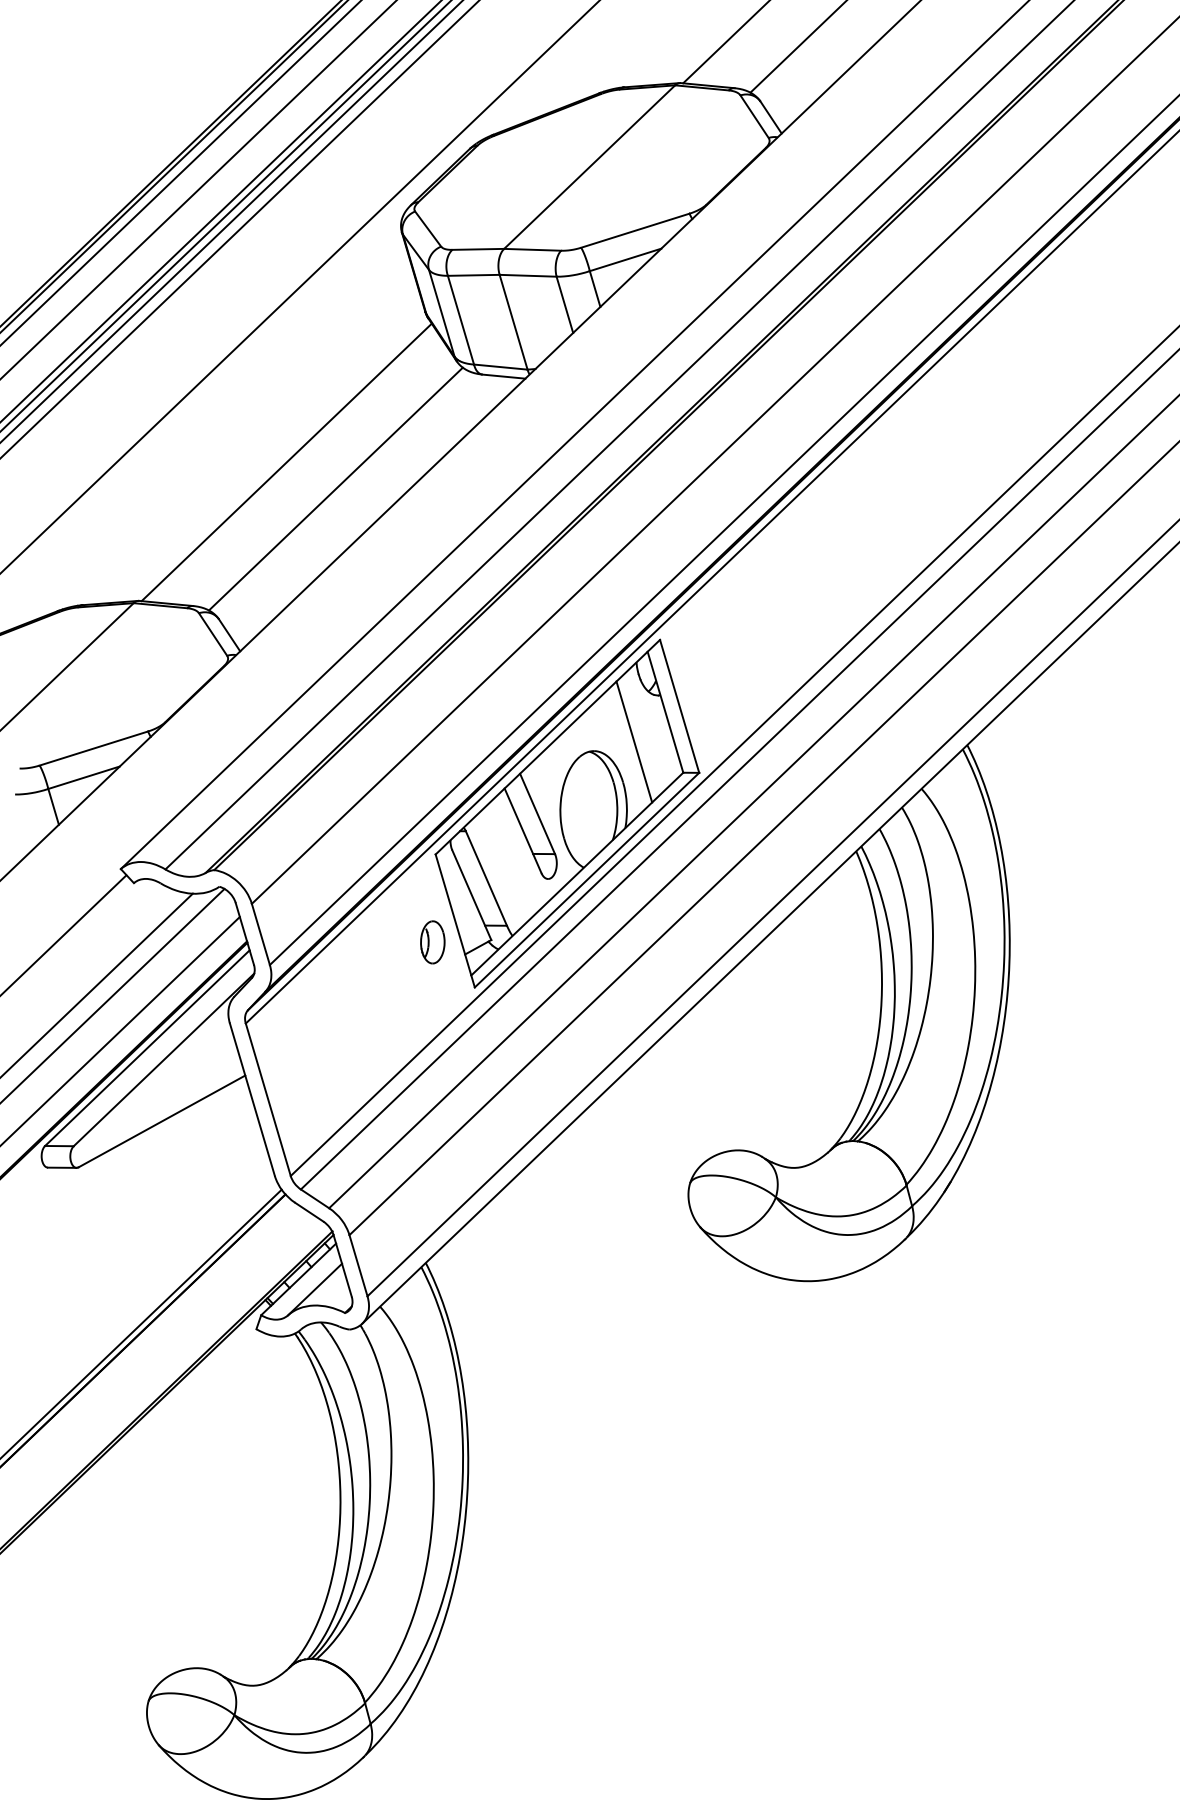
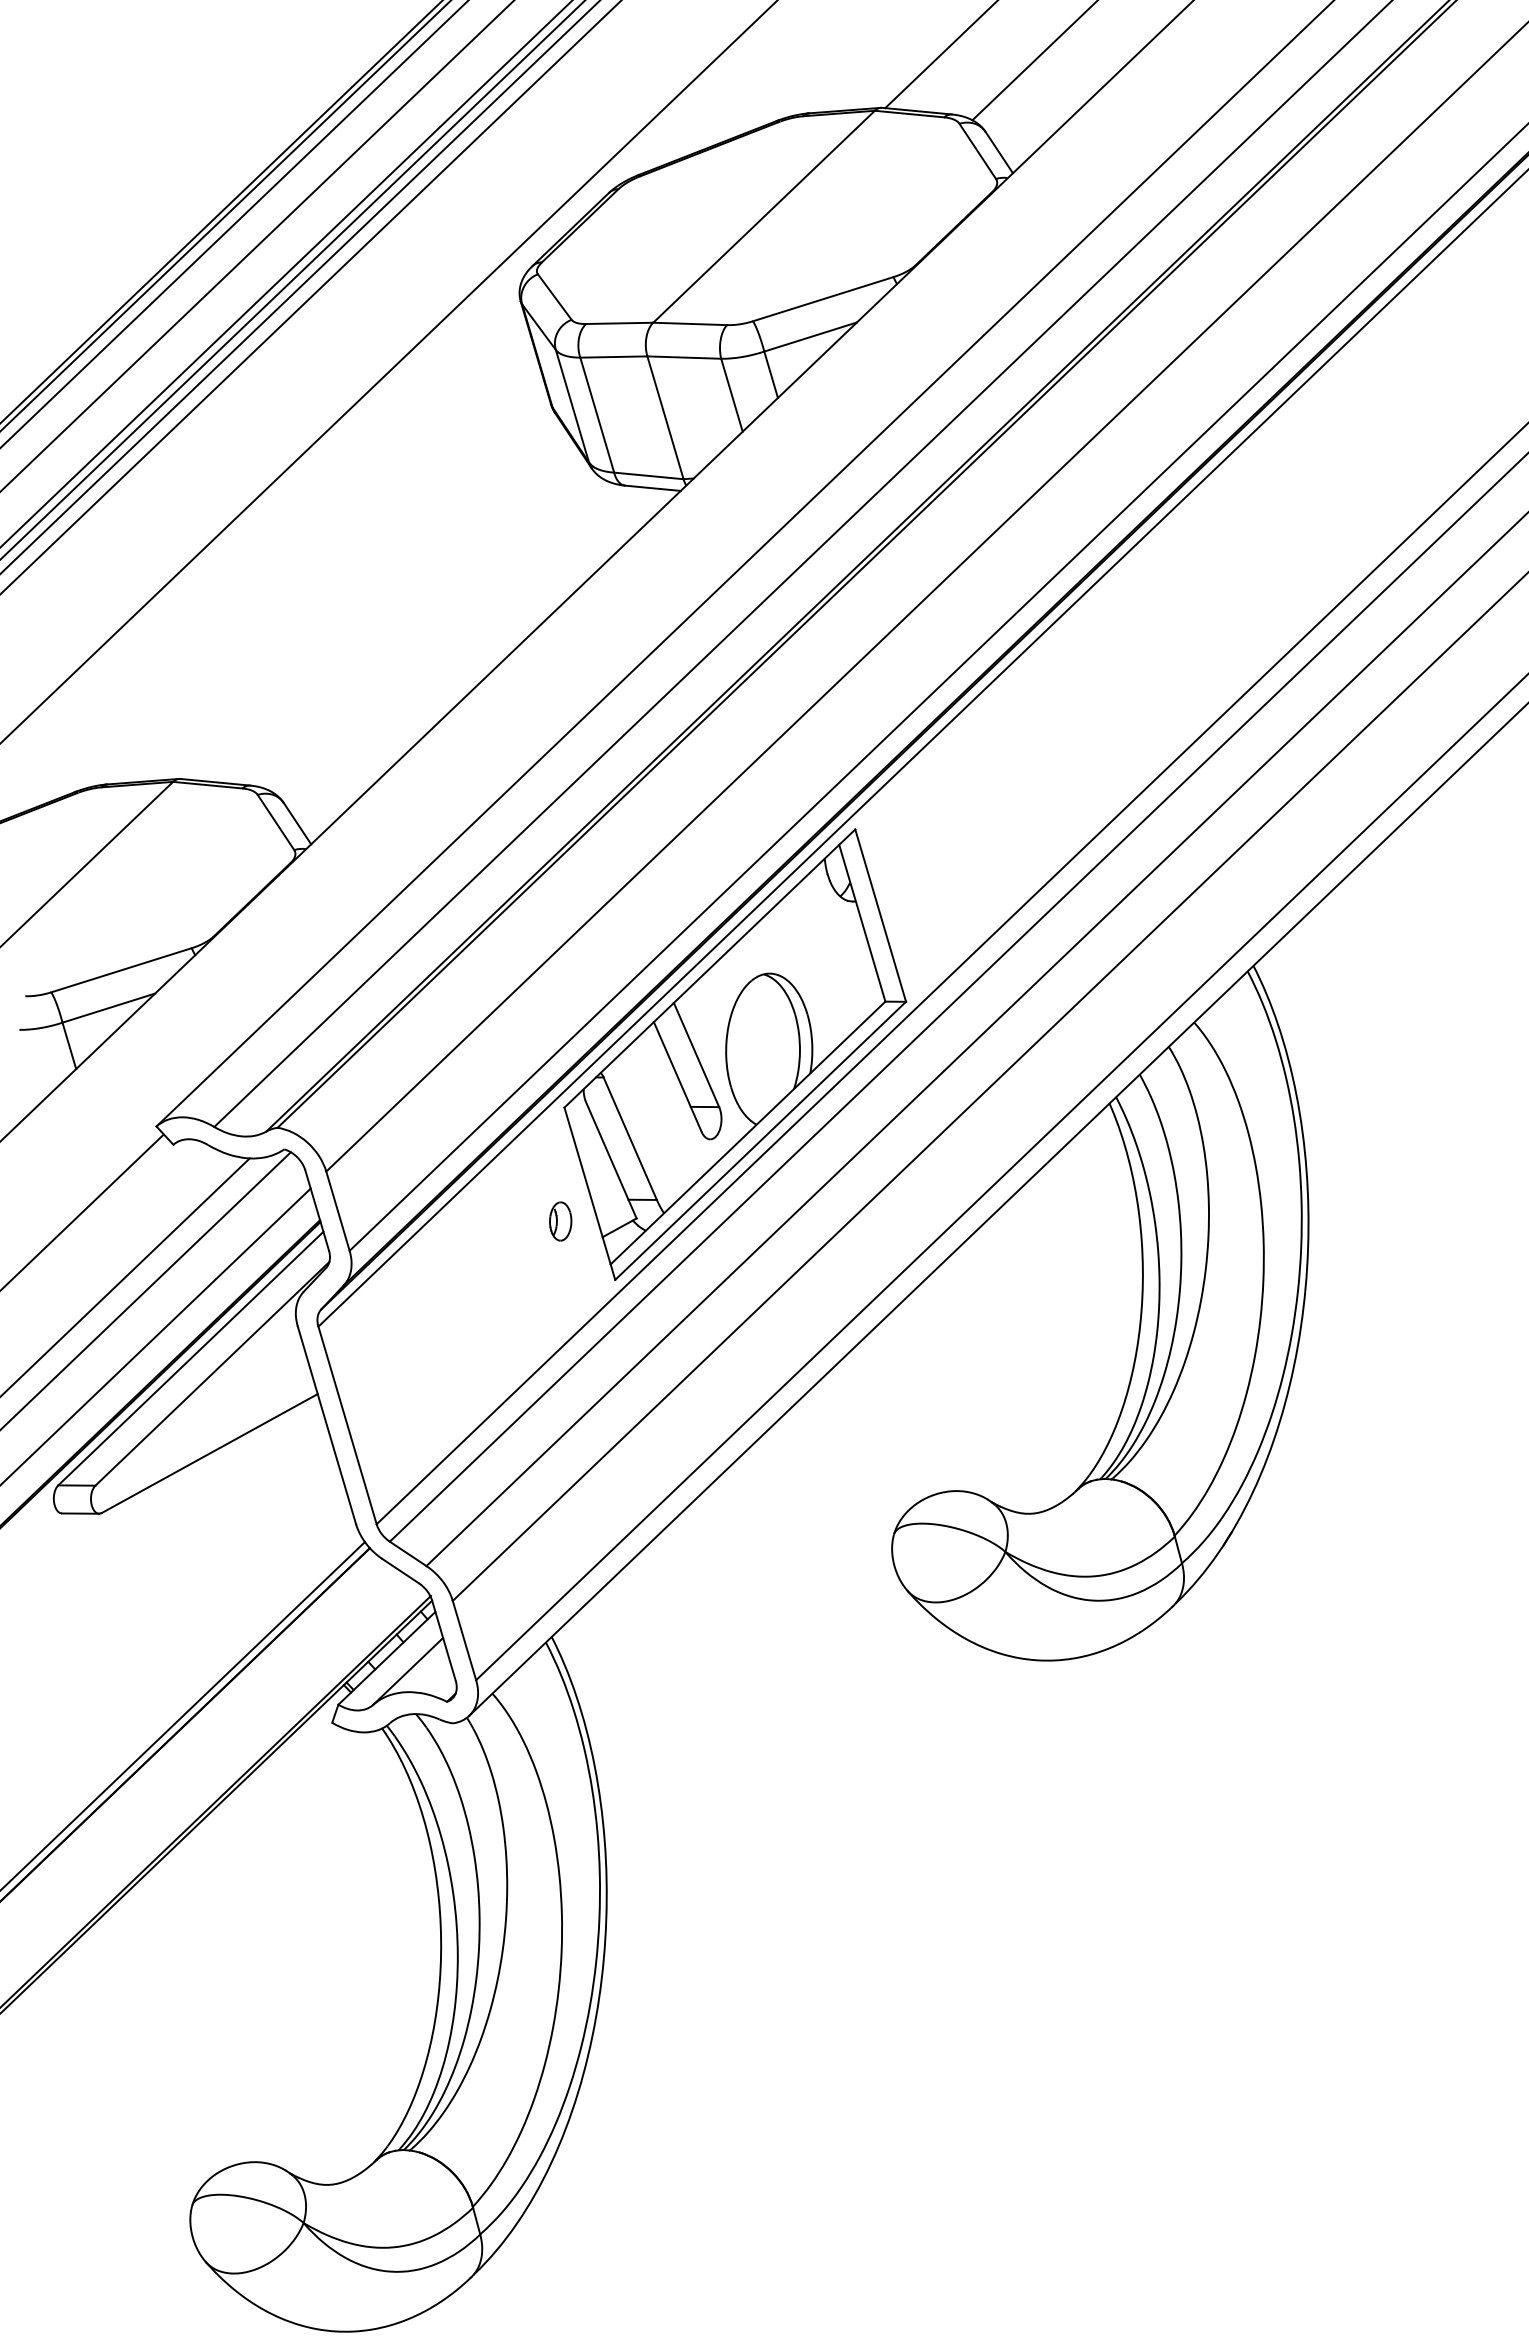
line: (286, 462) -> (371, 599), removed
line: (335, 488) -> (434, 633), removed
line: (633, 741) -> (821, 961), removed
part: (432, 942) -> (560, 1221), size x0.7

